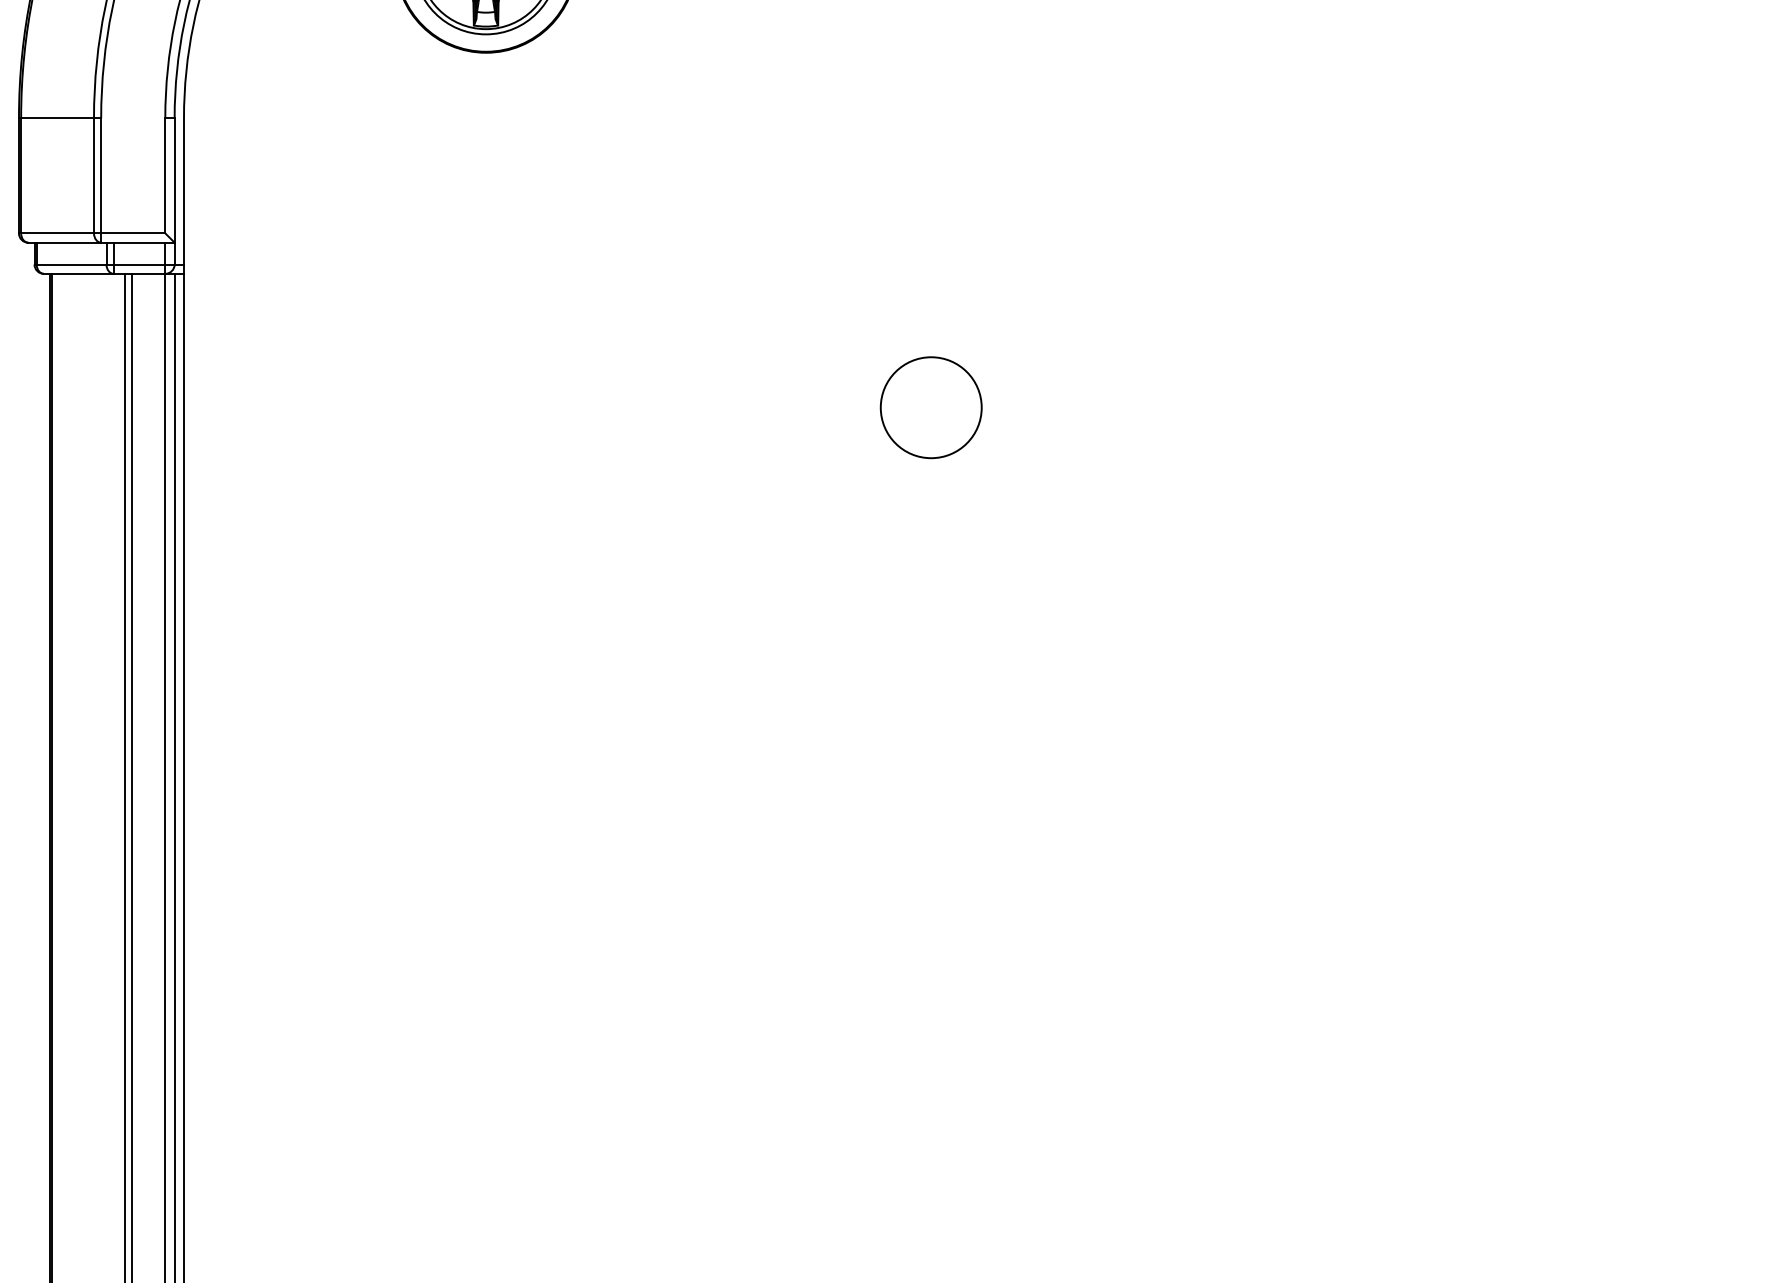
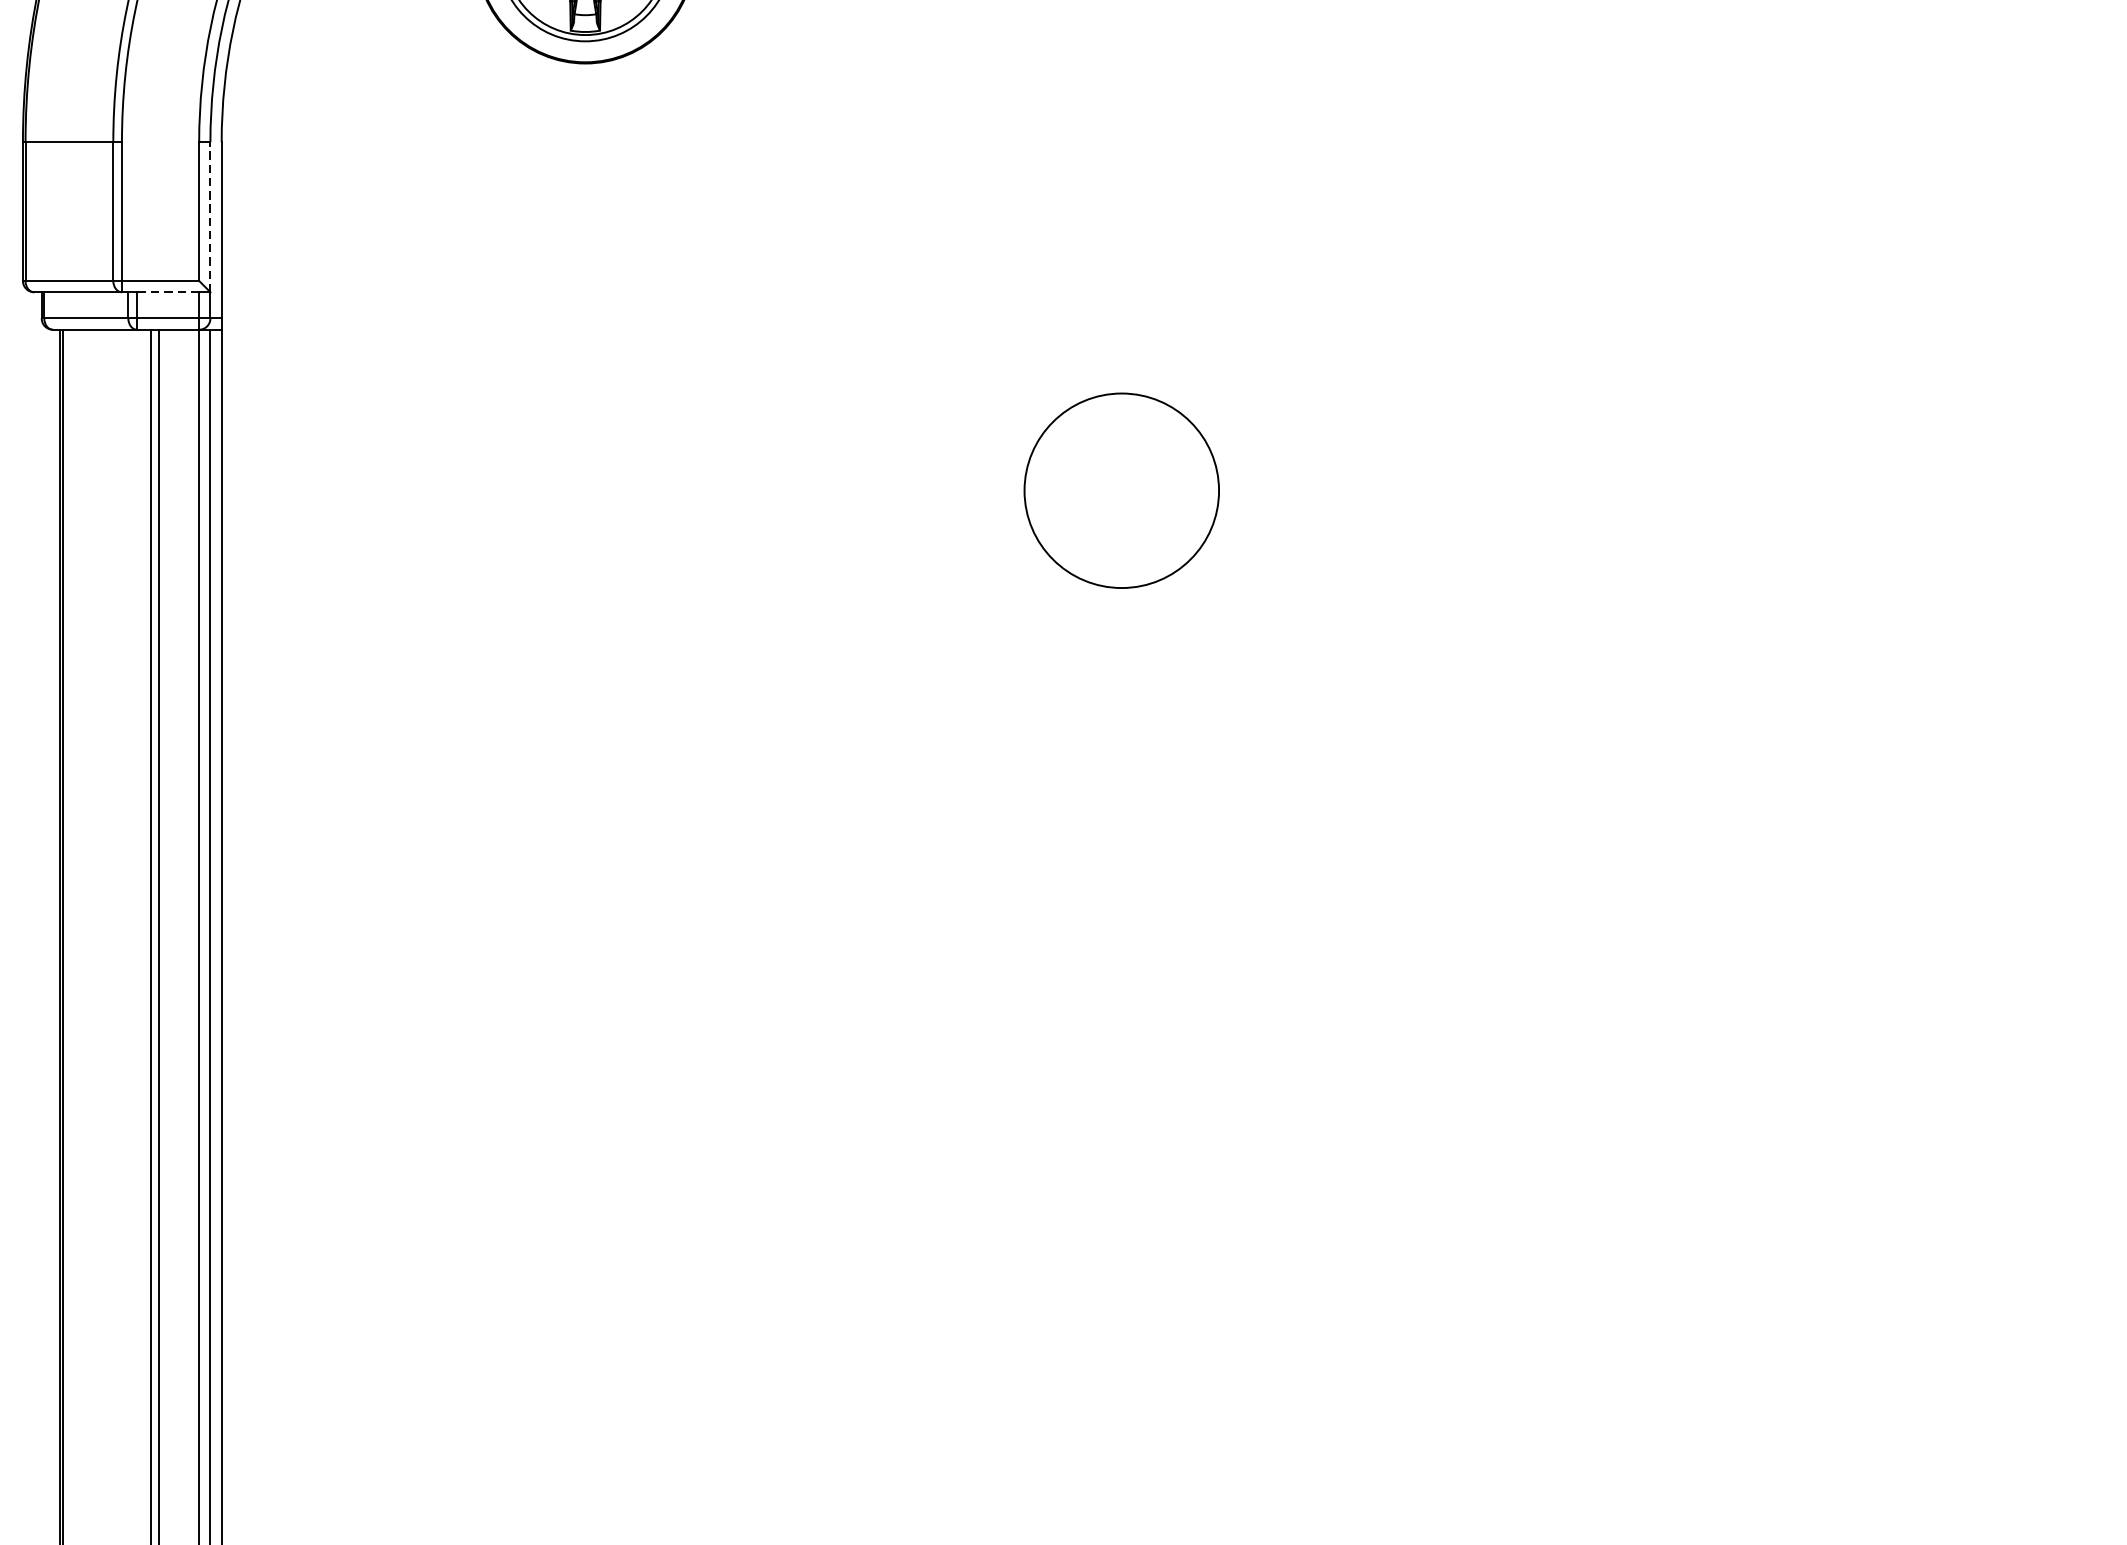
line: (174, 179) -> (210, 216), solid -> dashed
line: (139, 242) -> (168, 291), solid -> dashed
circle: (930, 407) -> (1120, 490), size x1.6

